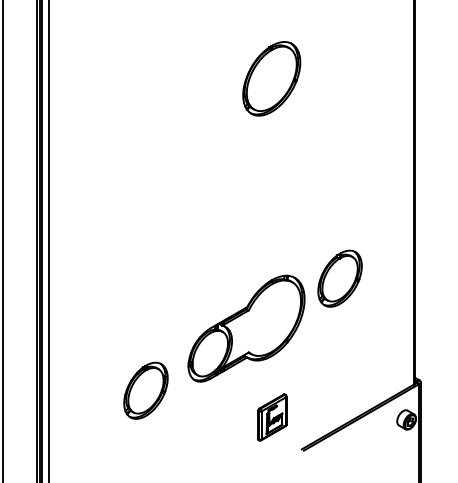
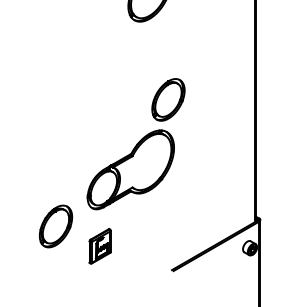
part: (339, 278) -> (168, 99), moved
part: (246, 328) -> (130, 169), moved
part: (272, 417) -> (100, 246), moved

